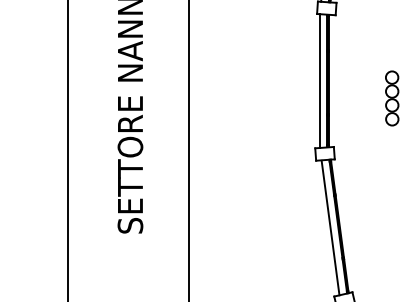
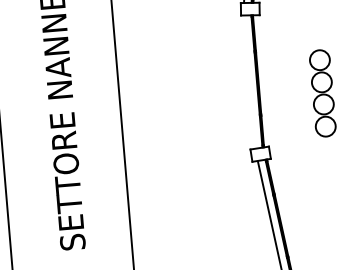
line: (319, 81) -> (249, 82), removed
part: (392, 98) -> (323, 93), size x1.6

